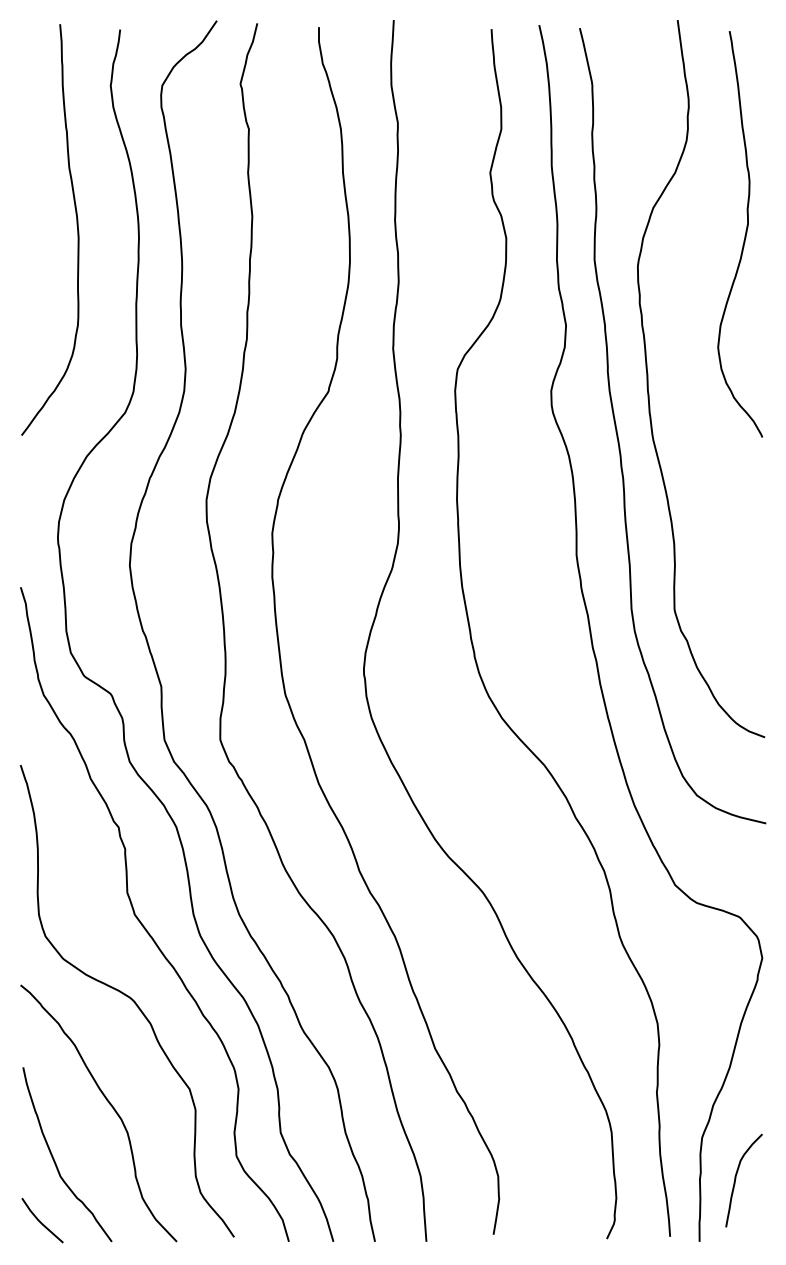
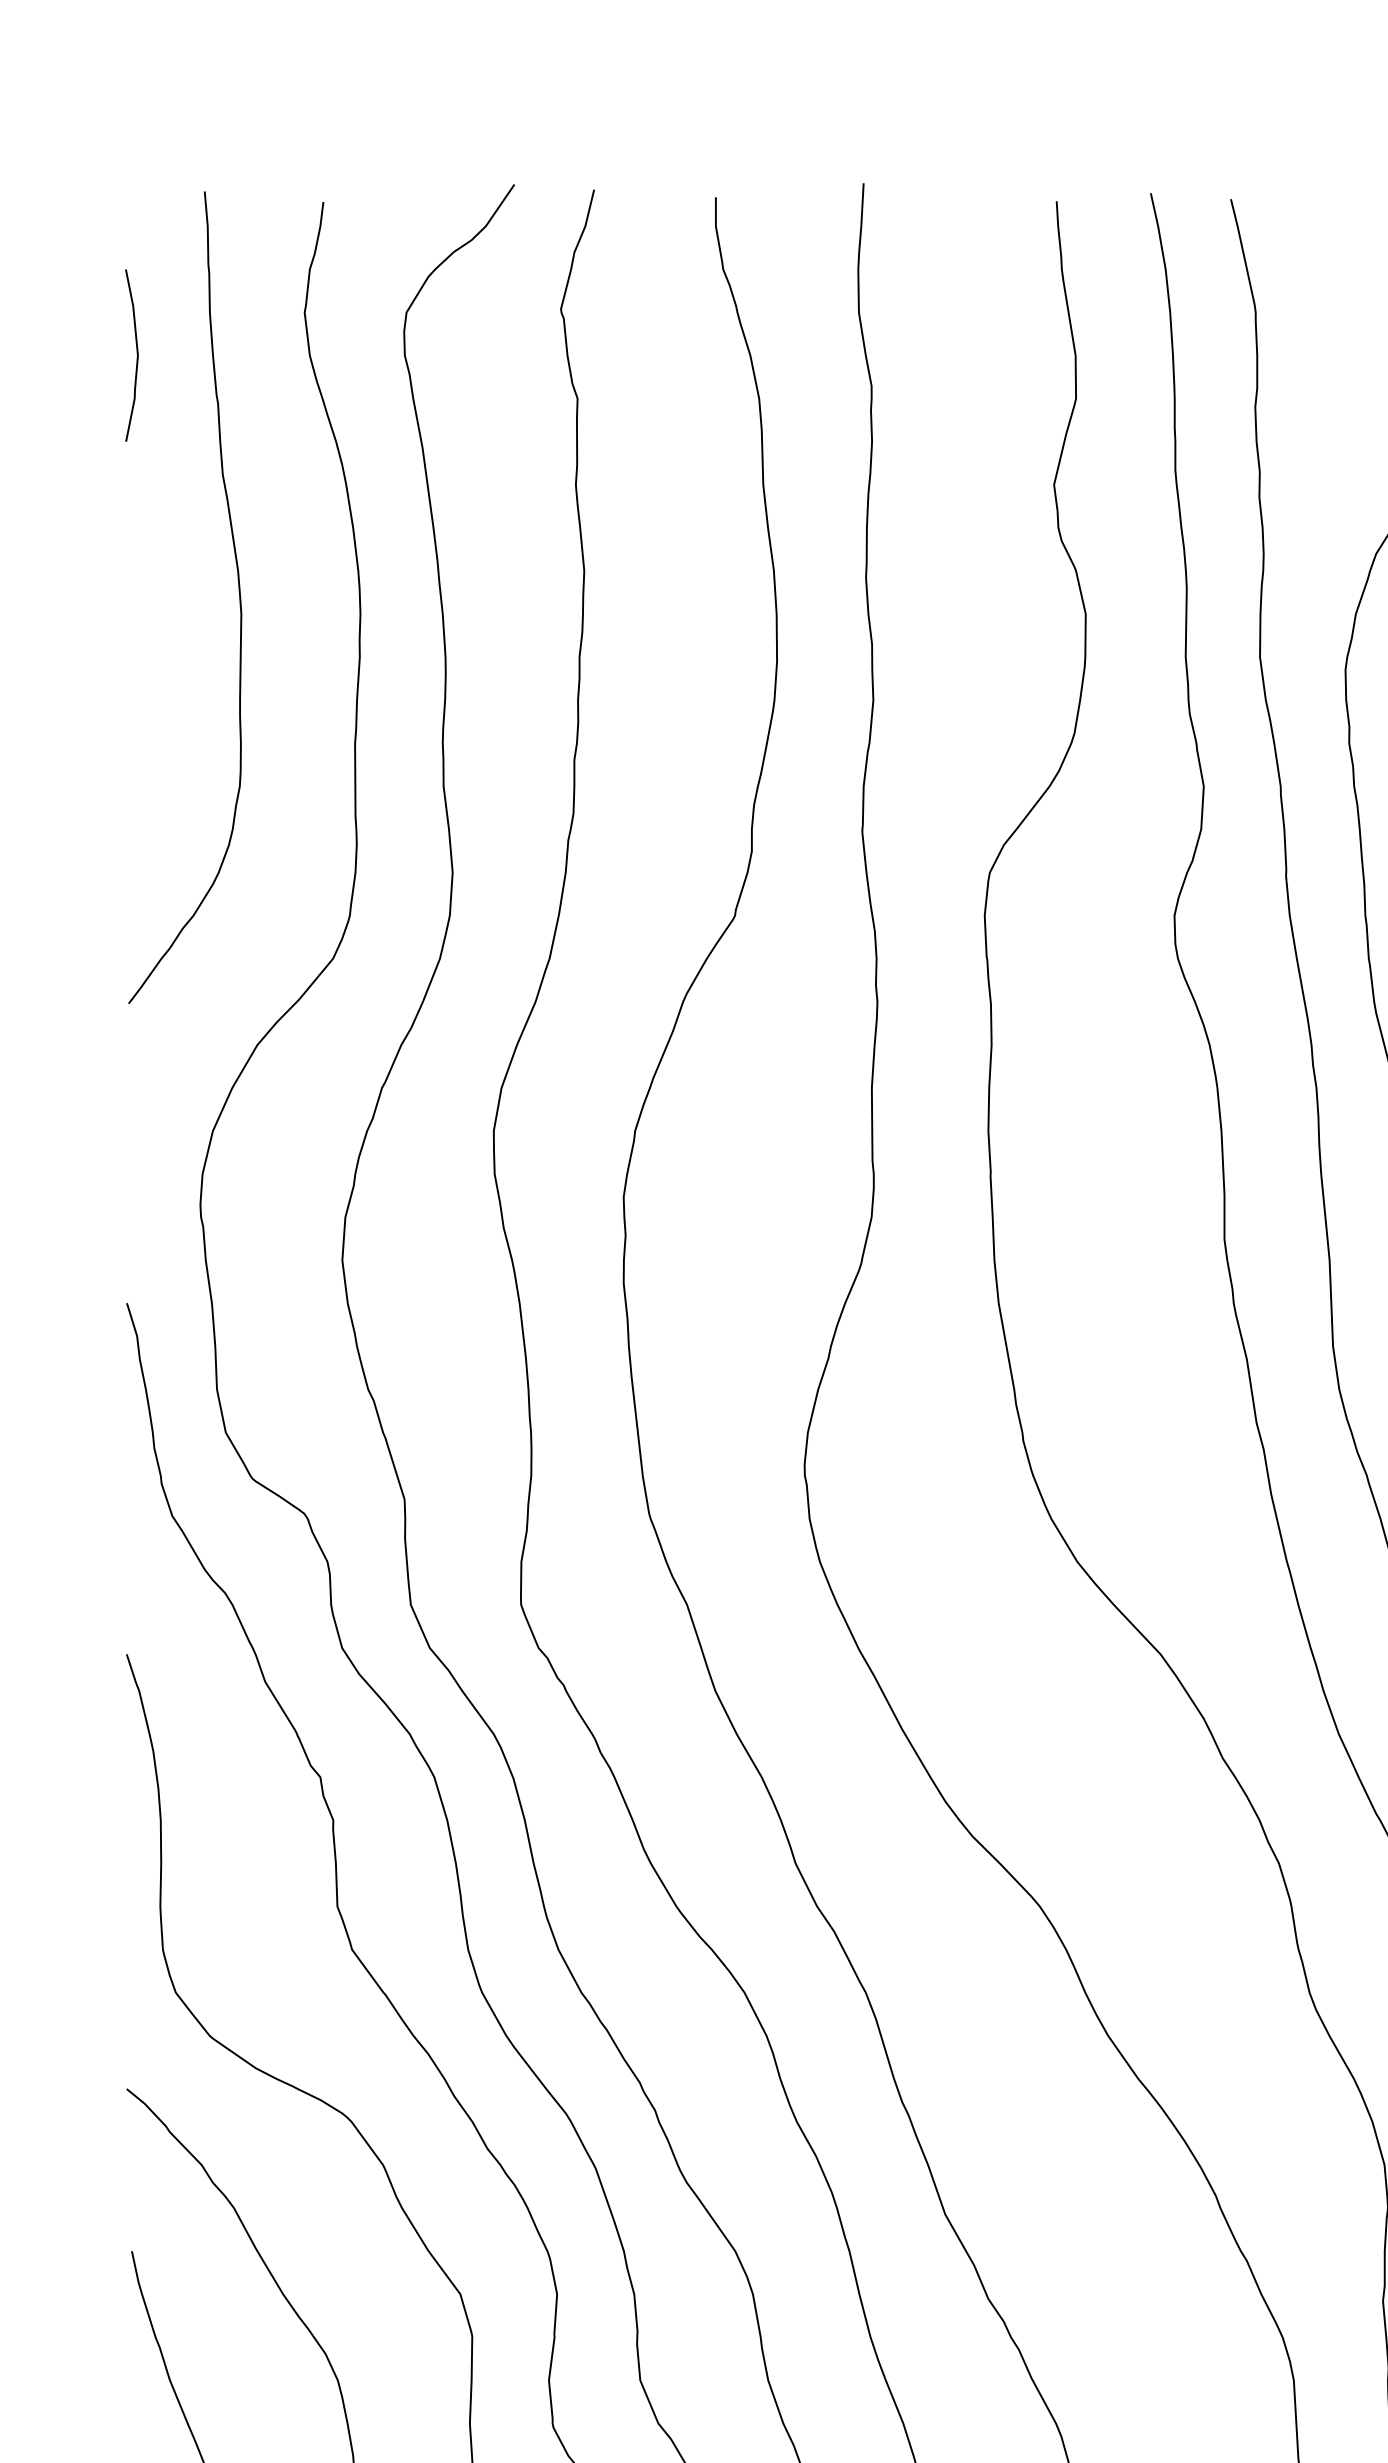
curve: (25, 106) -> (136, 353), added

